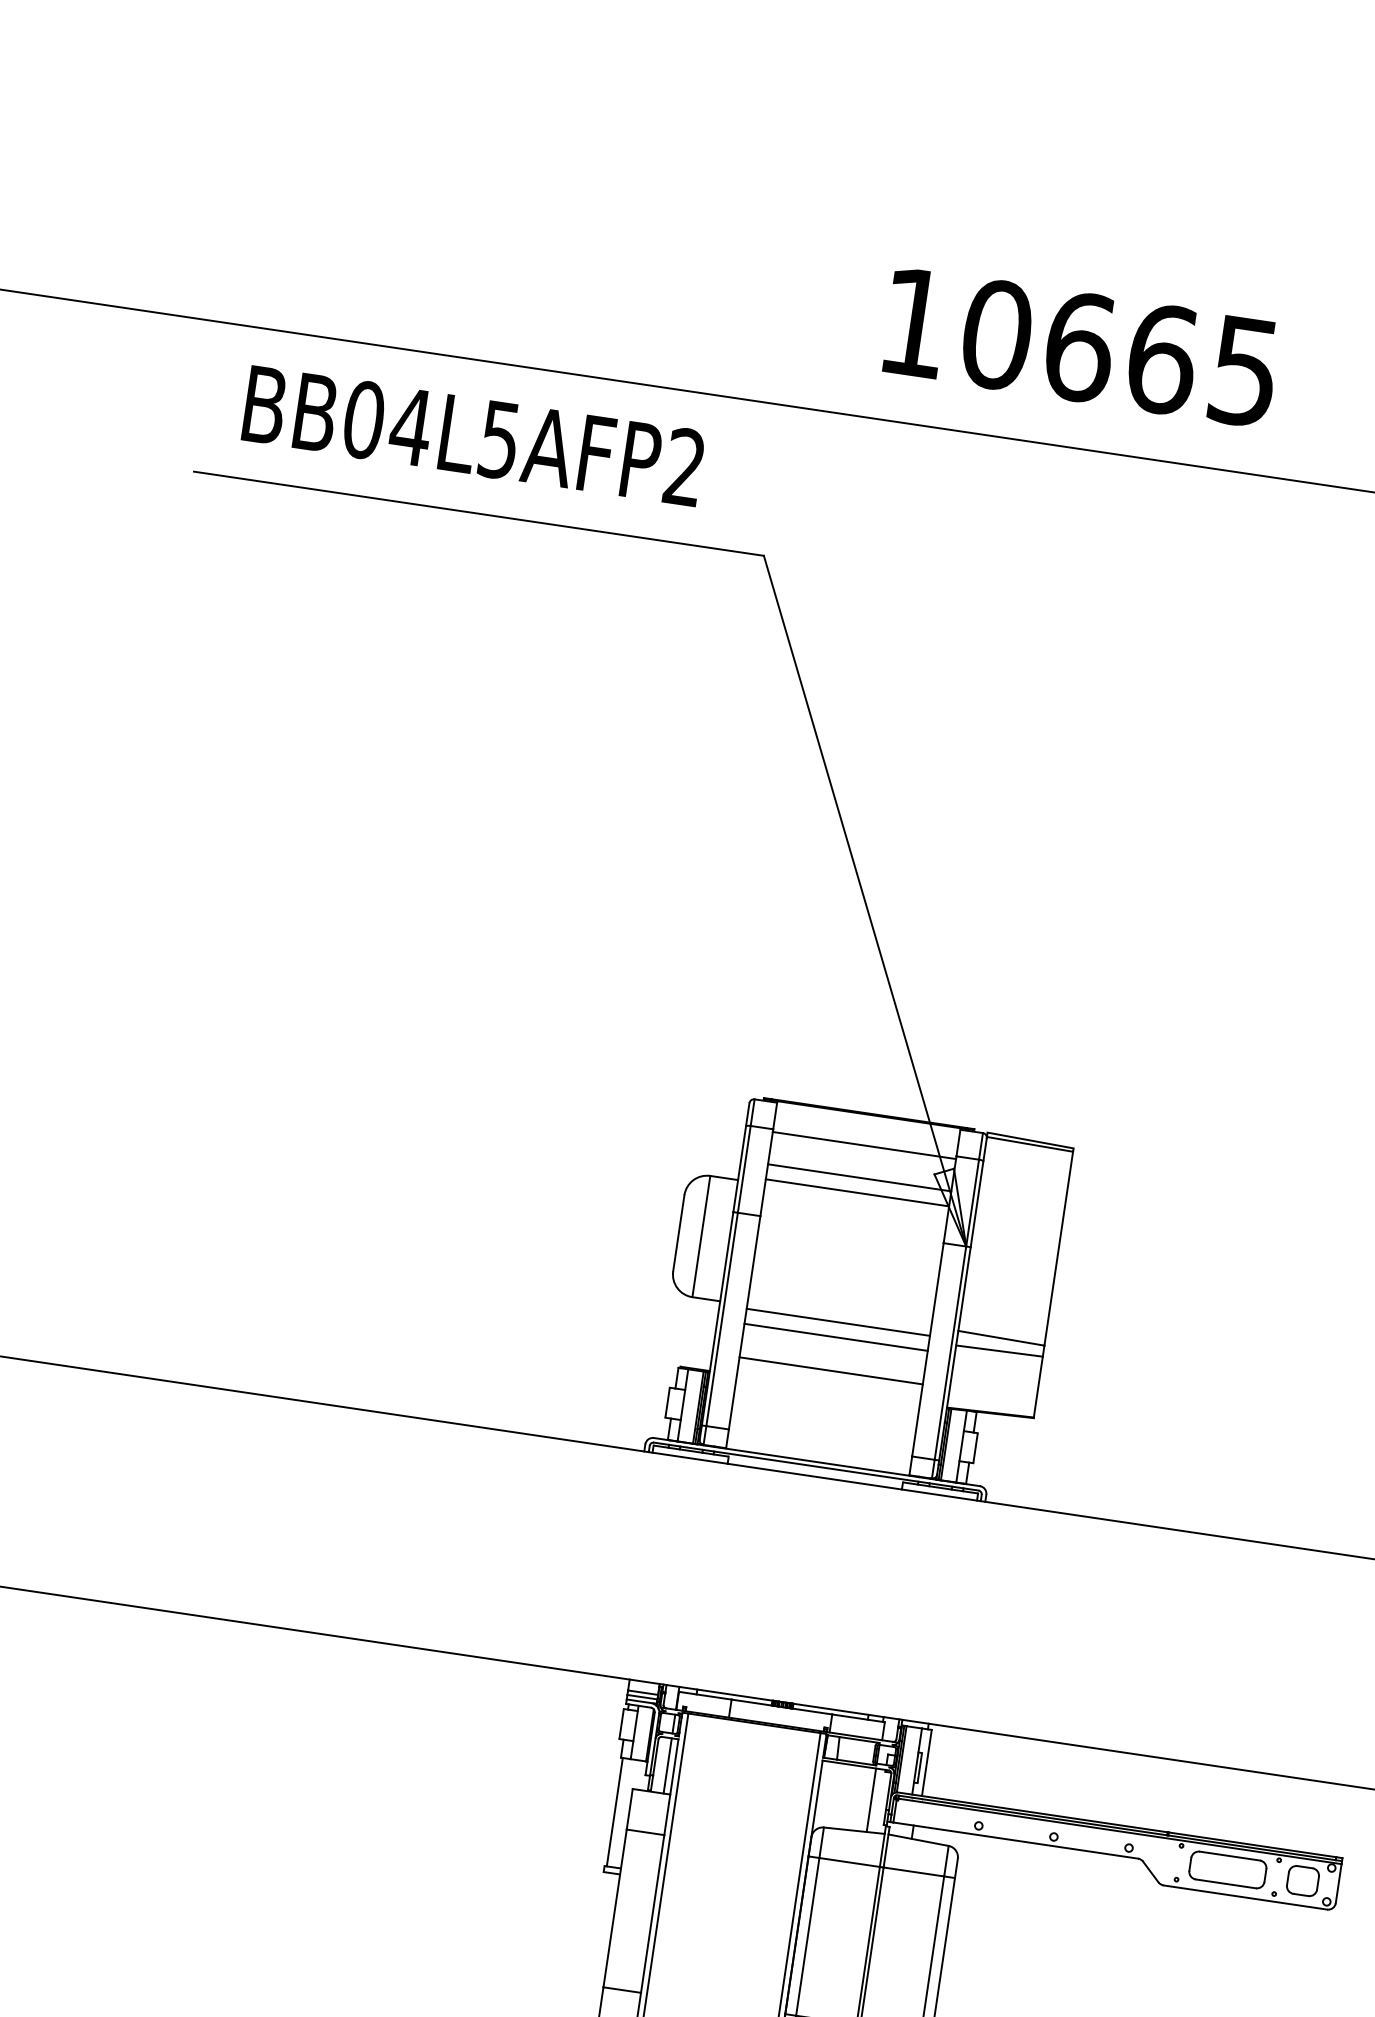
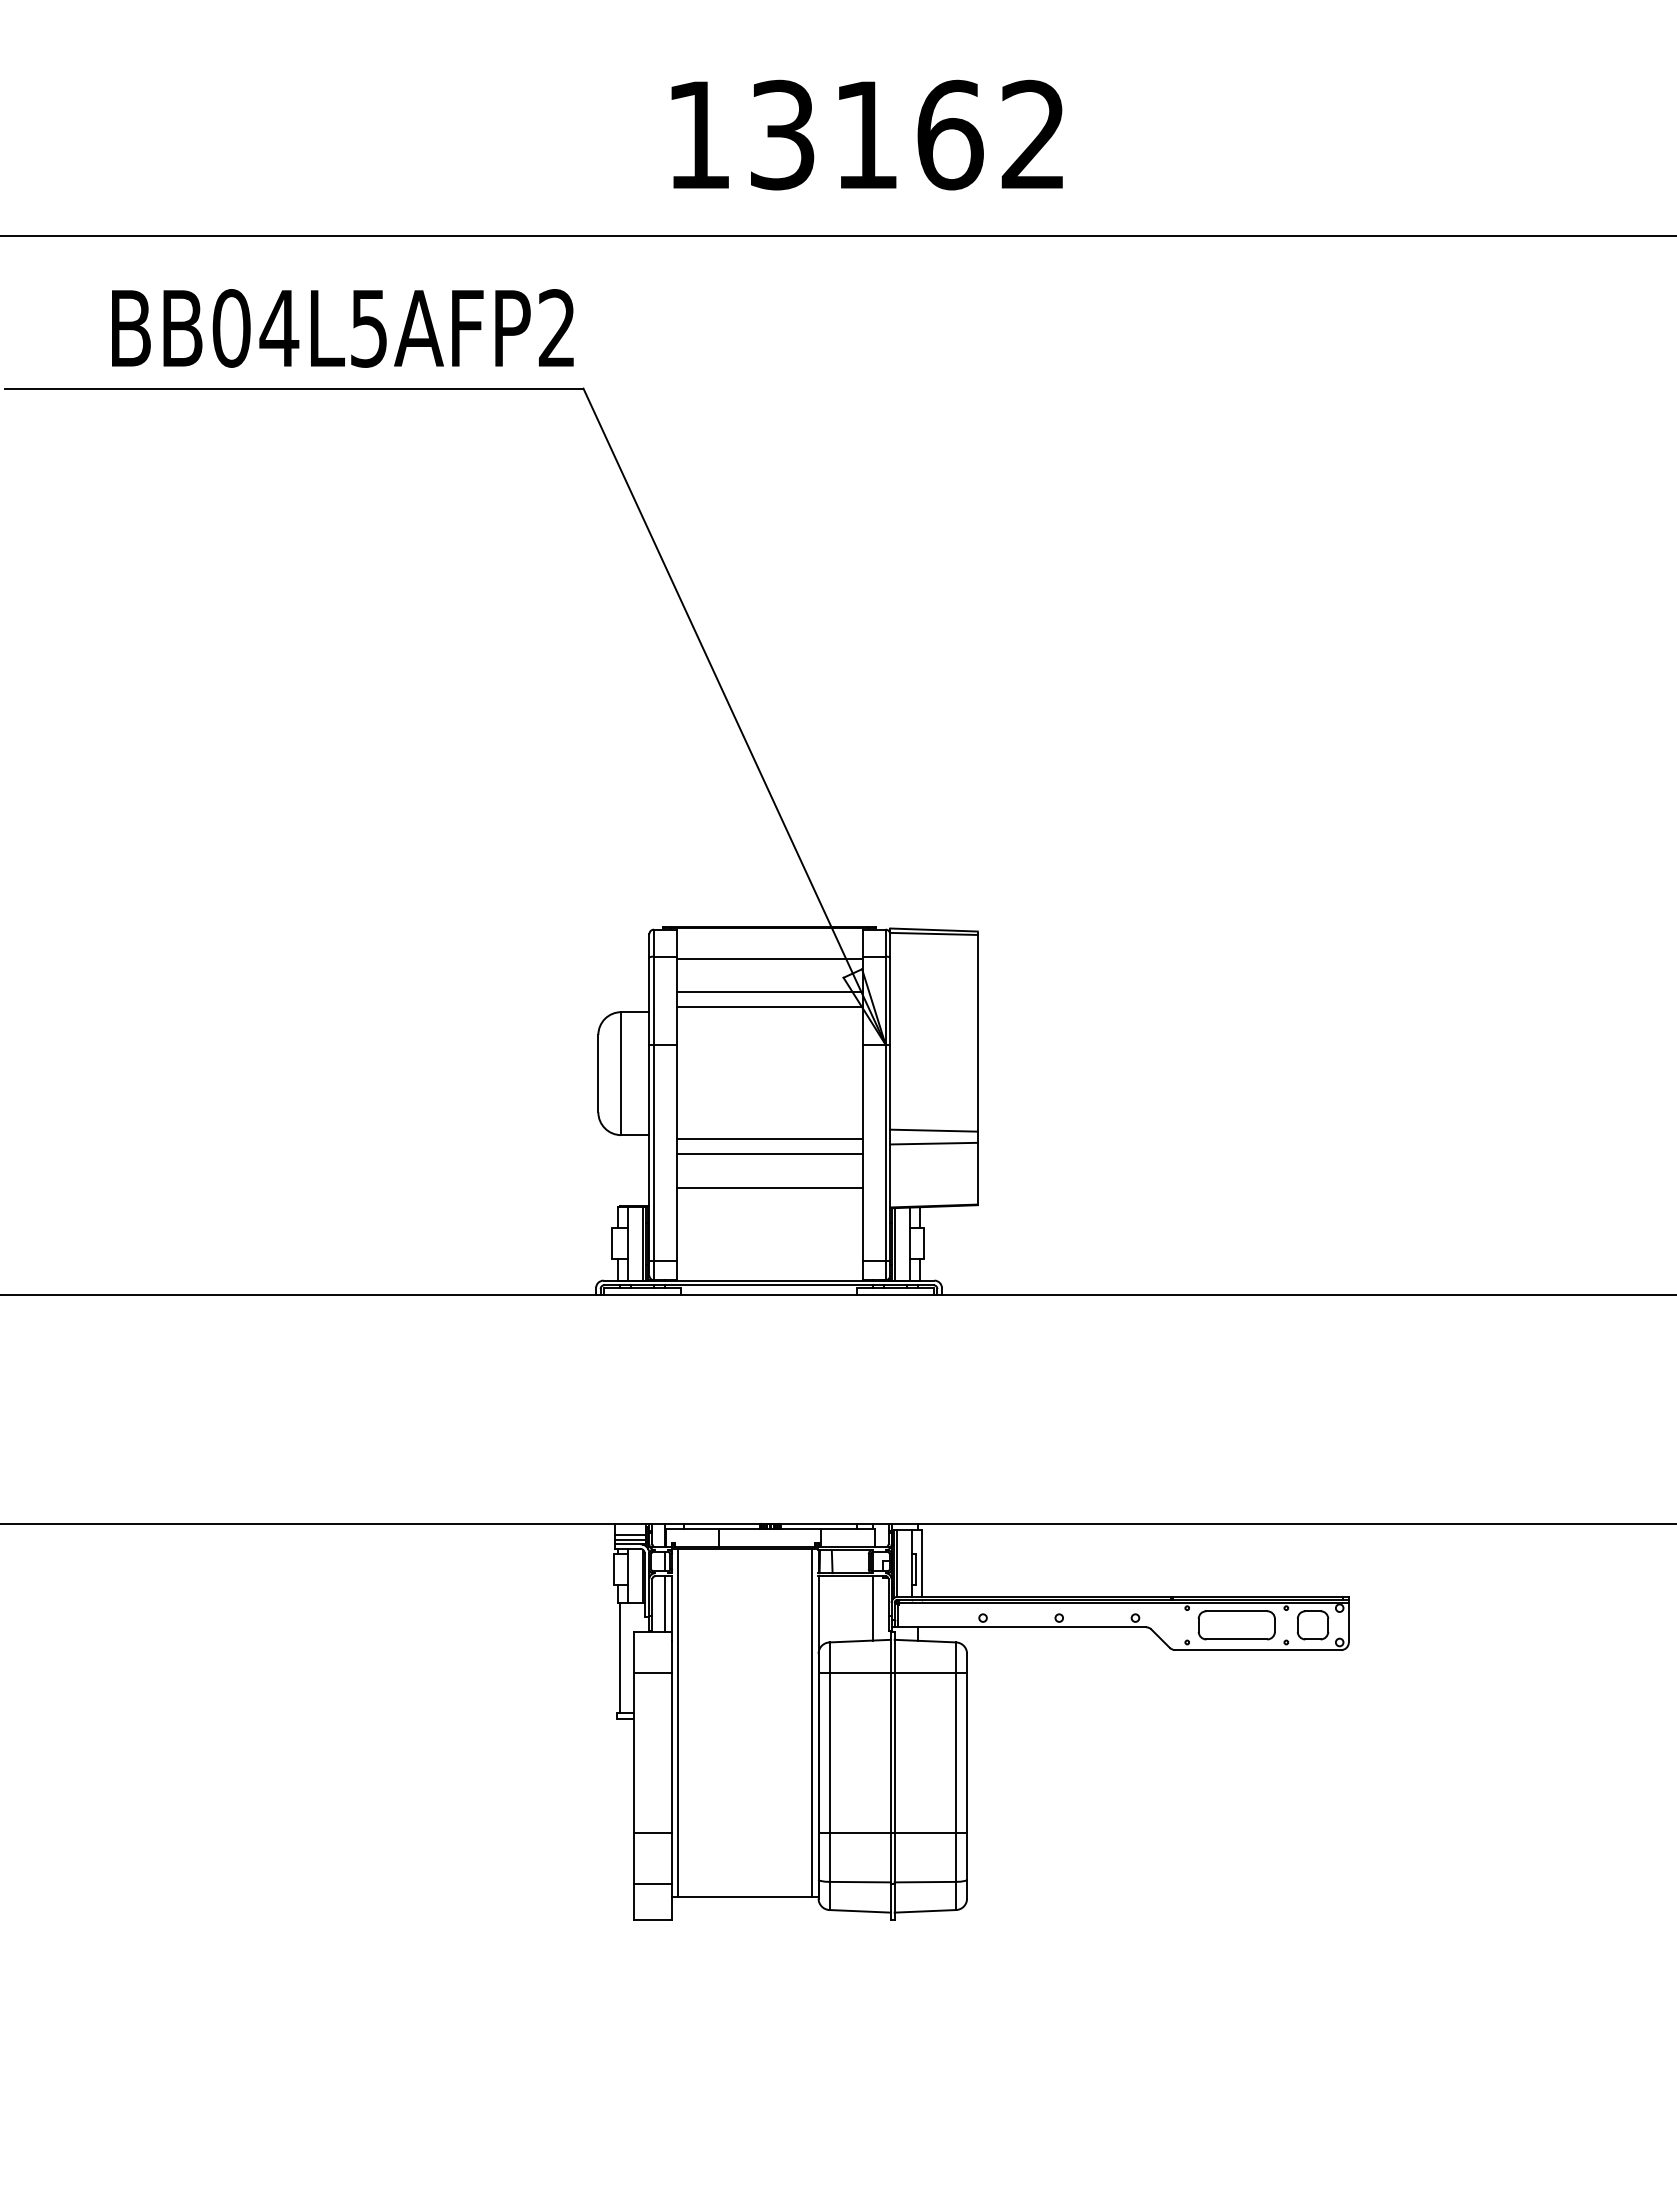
text: (1119, 352) -> (906, 134), 10665 -> 13162
text: (473, 436) -> (342, 328), moved

